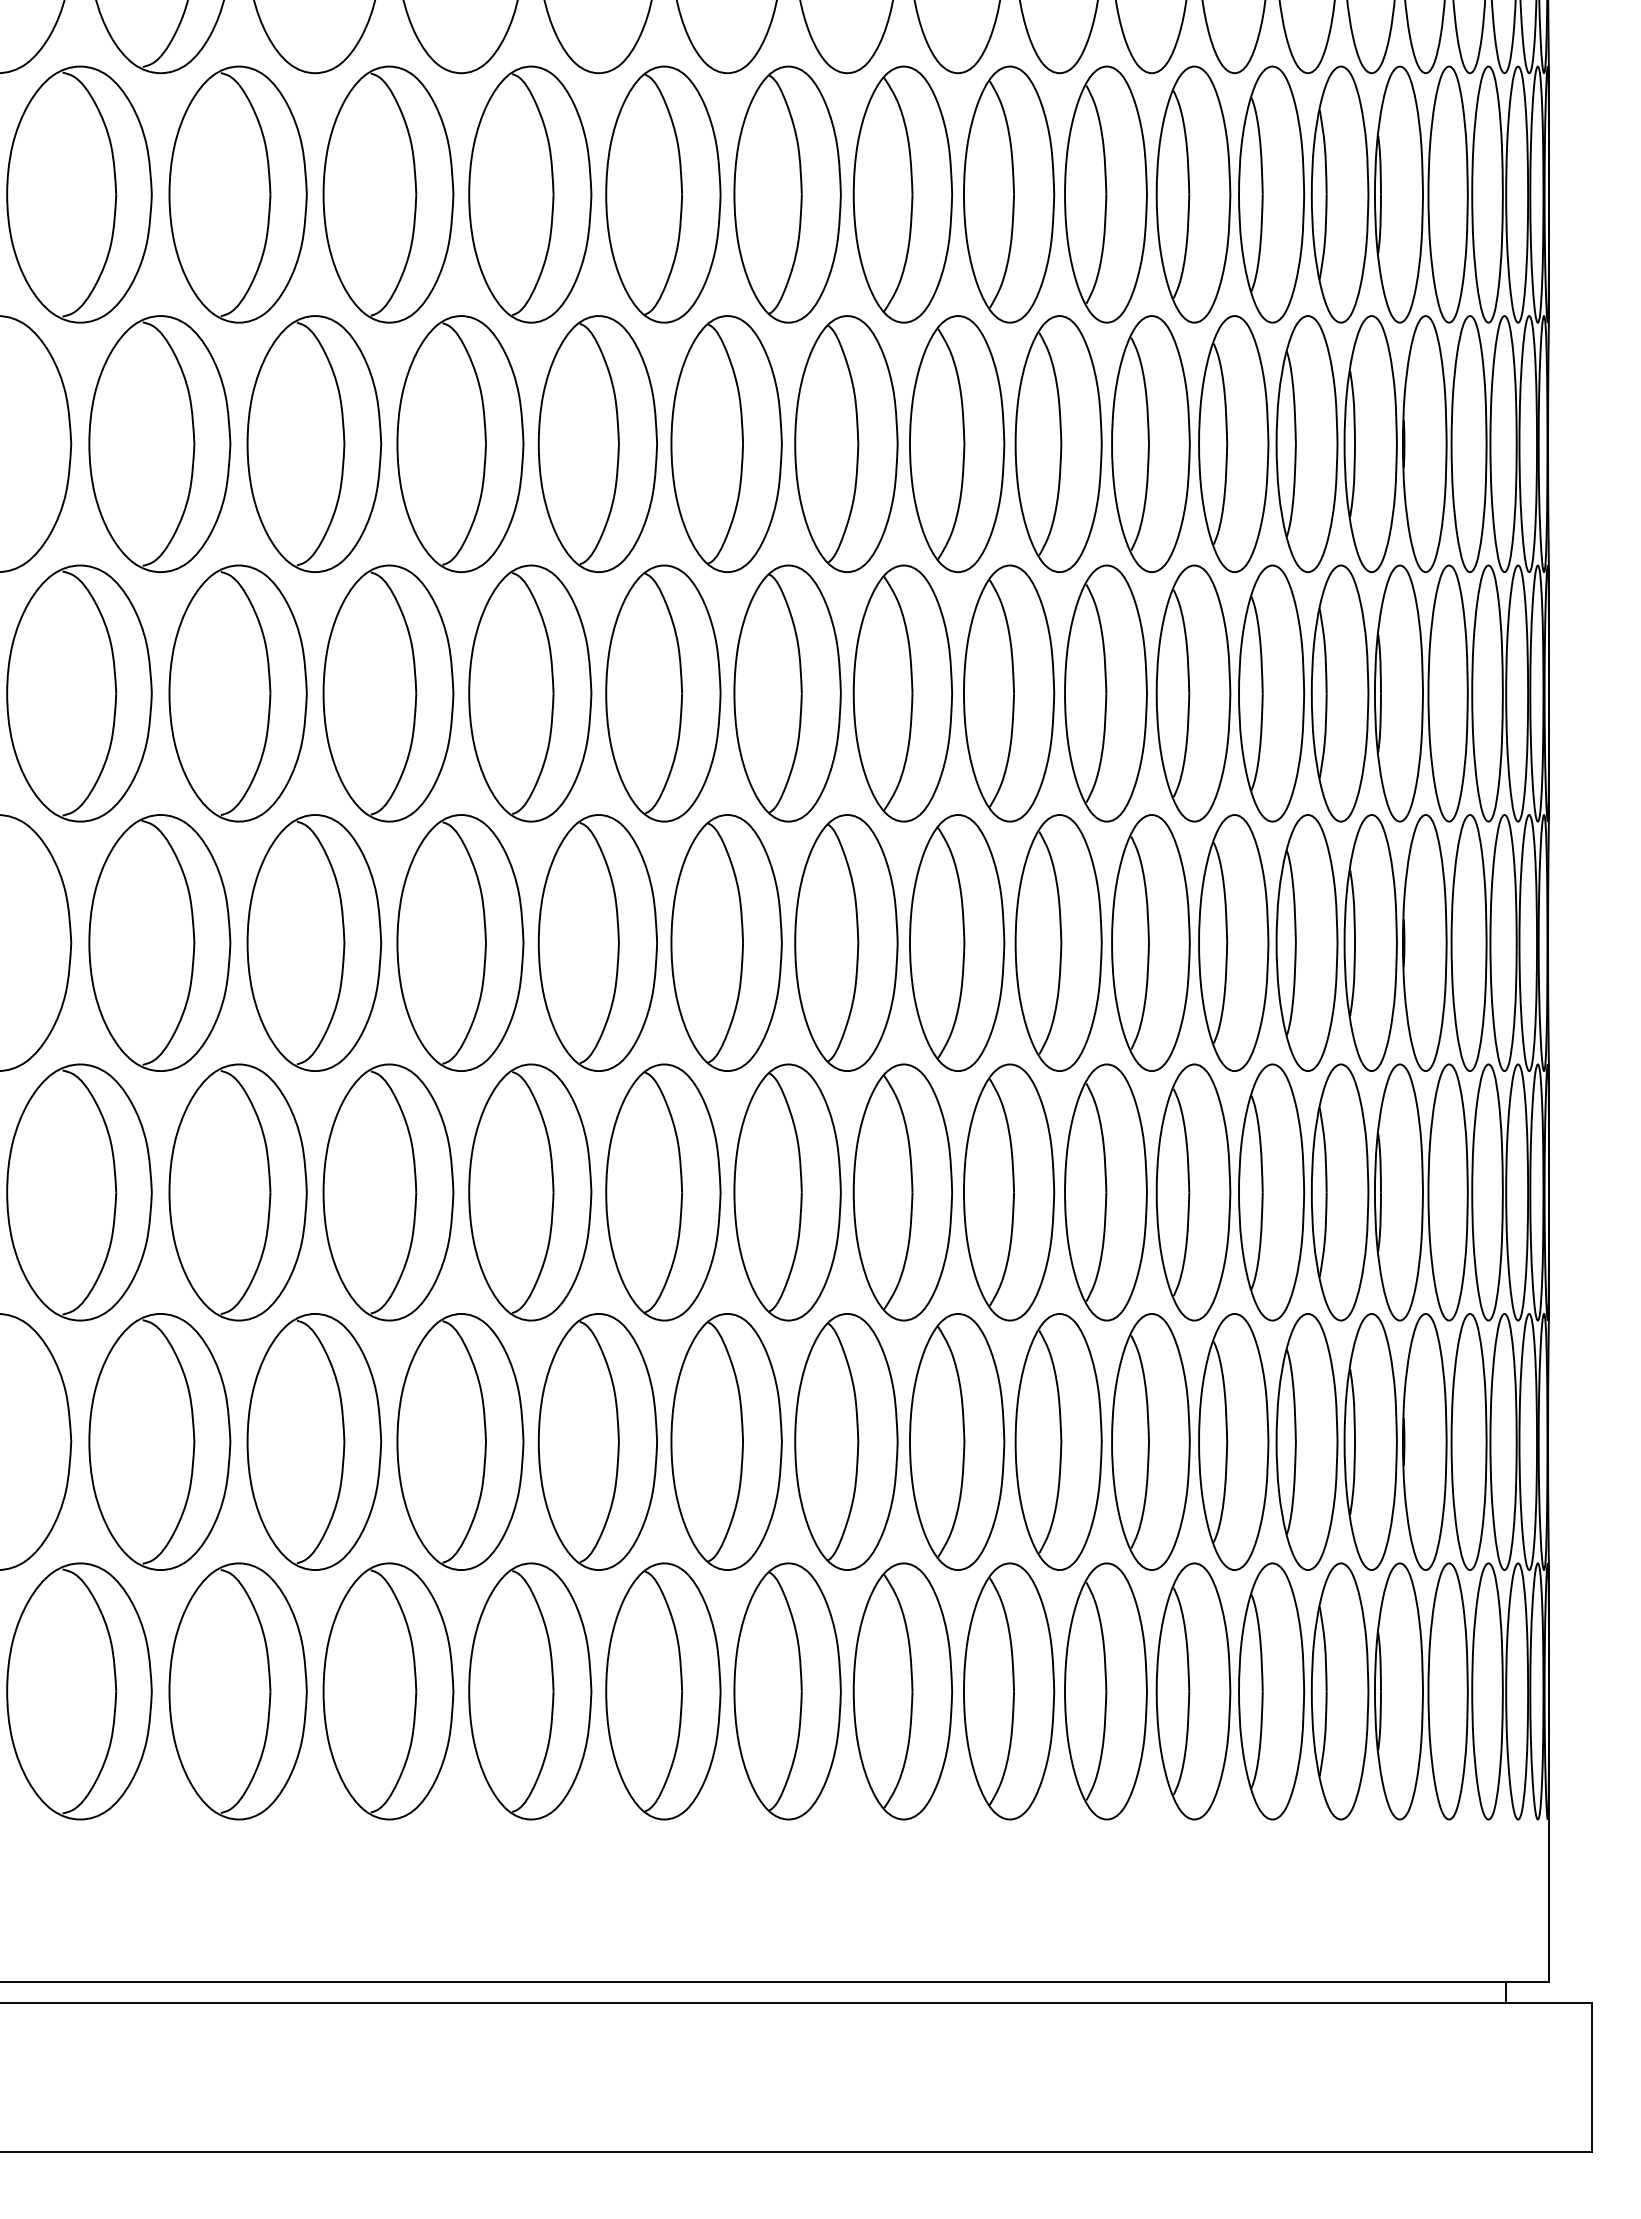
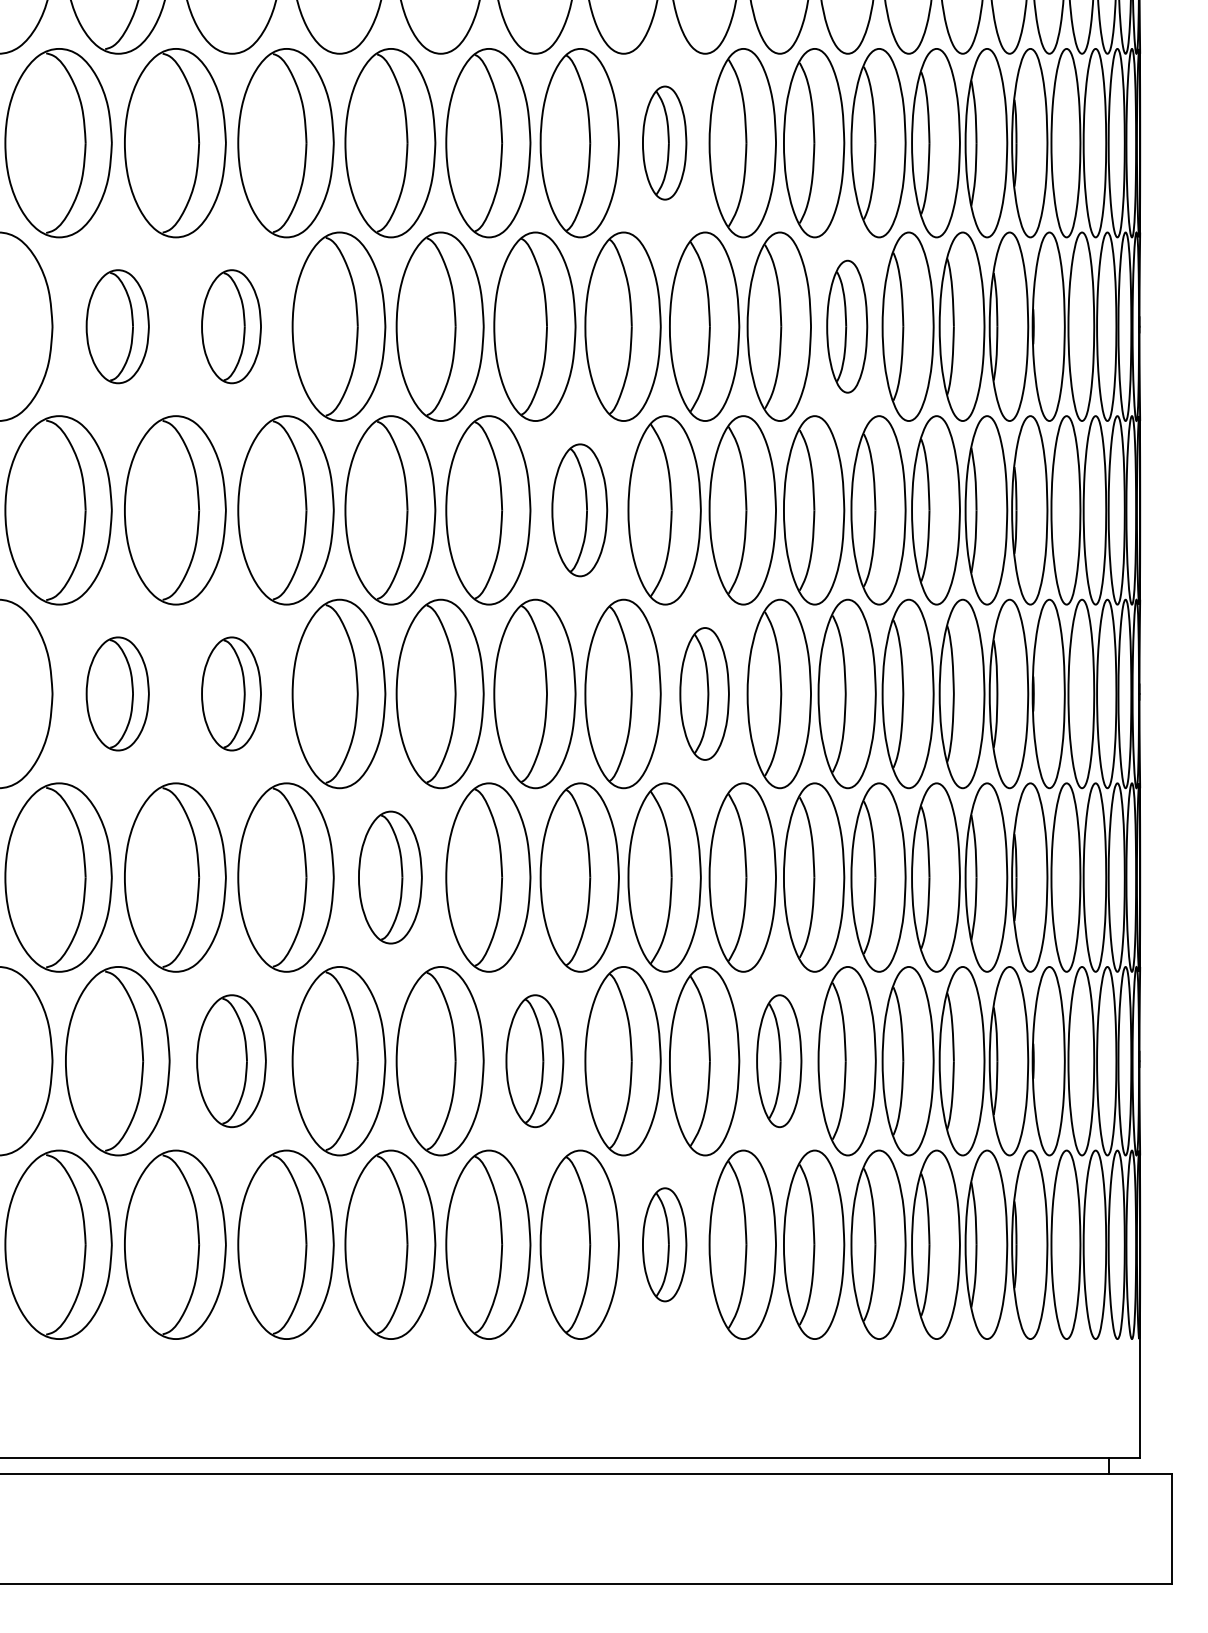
part: (902, 194) -> (664, 143), size x0.6
part: (159, 443) -> (117, 326), size x0.6
part: (314, 443) -> (231, 326), size x0.6
part: (1150, 443) -> (846, 326), size x0.7
part: (787, 693) -> (579, 510), size x0.7
part: (159, 942) -> (117, 693), size x0.6
part: (314, 942) -> (231, 693), size x0.6
part: (957, 942) -> (704, 693), size x0.7
part: (530, 1192) -> (390, 877), size x0.7
part: (314, 1441) -> (231, 1060), size x0.7
part: (726, 1441) -> (534, 1060), size x0.7
part: (1058, 1441) -> (779, 1060), size x0.7
part: (902, 1691) -> (664, 1244), size x0.6

